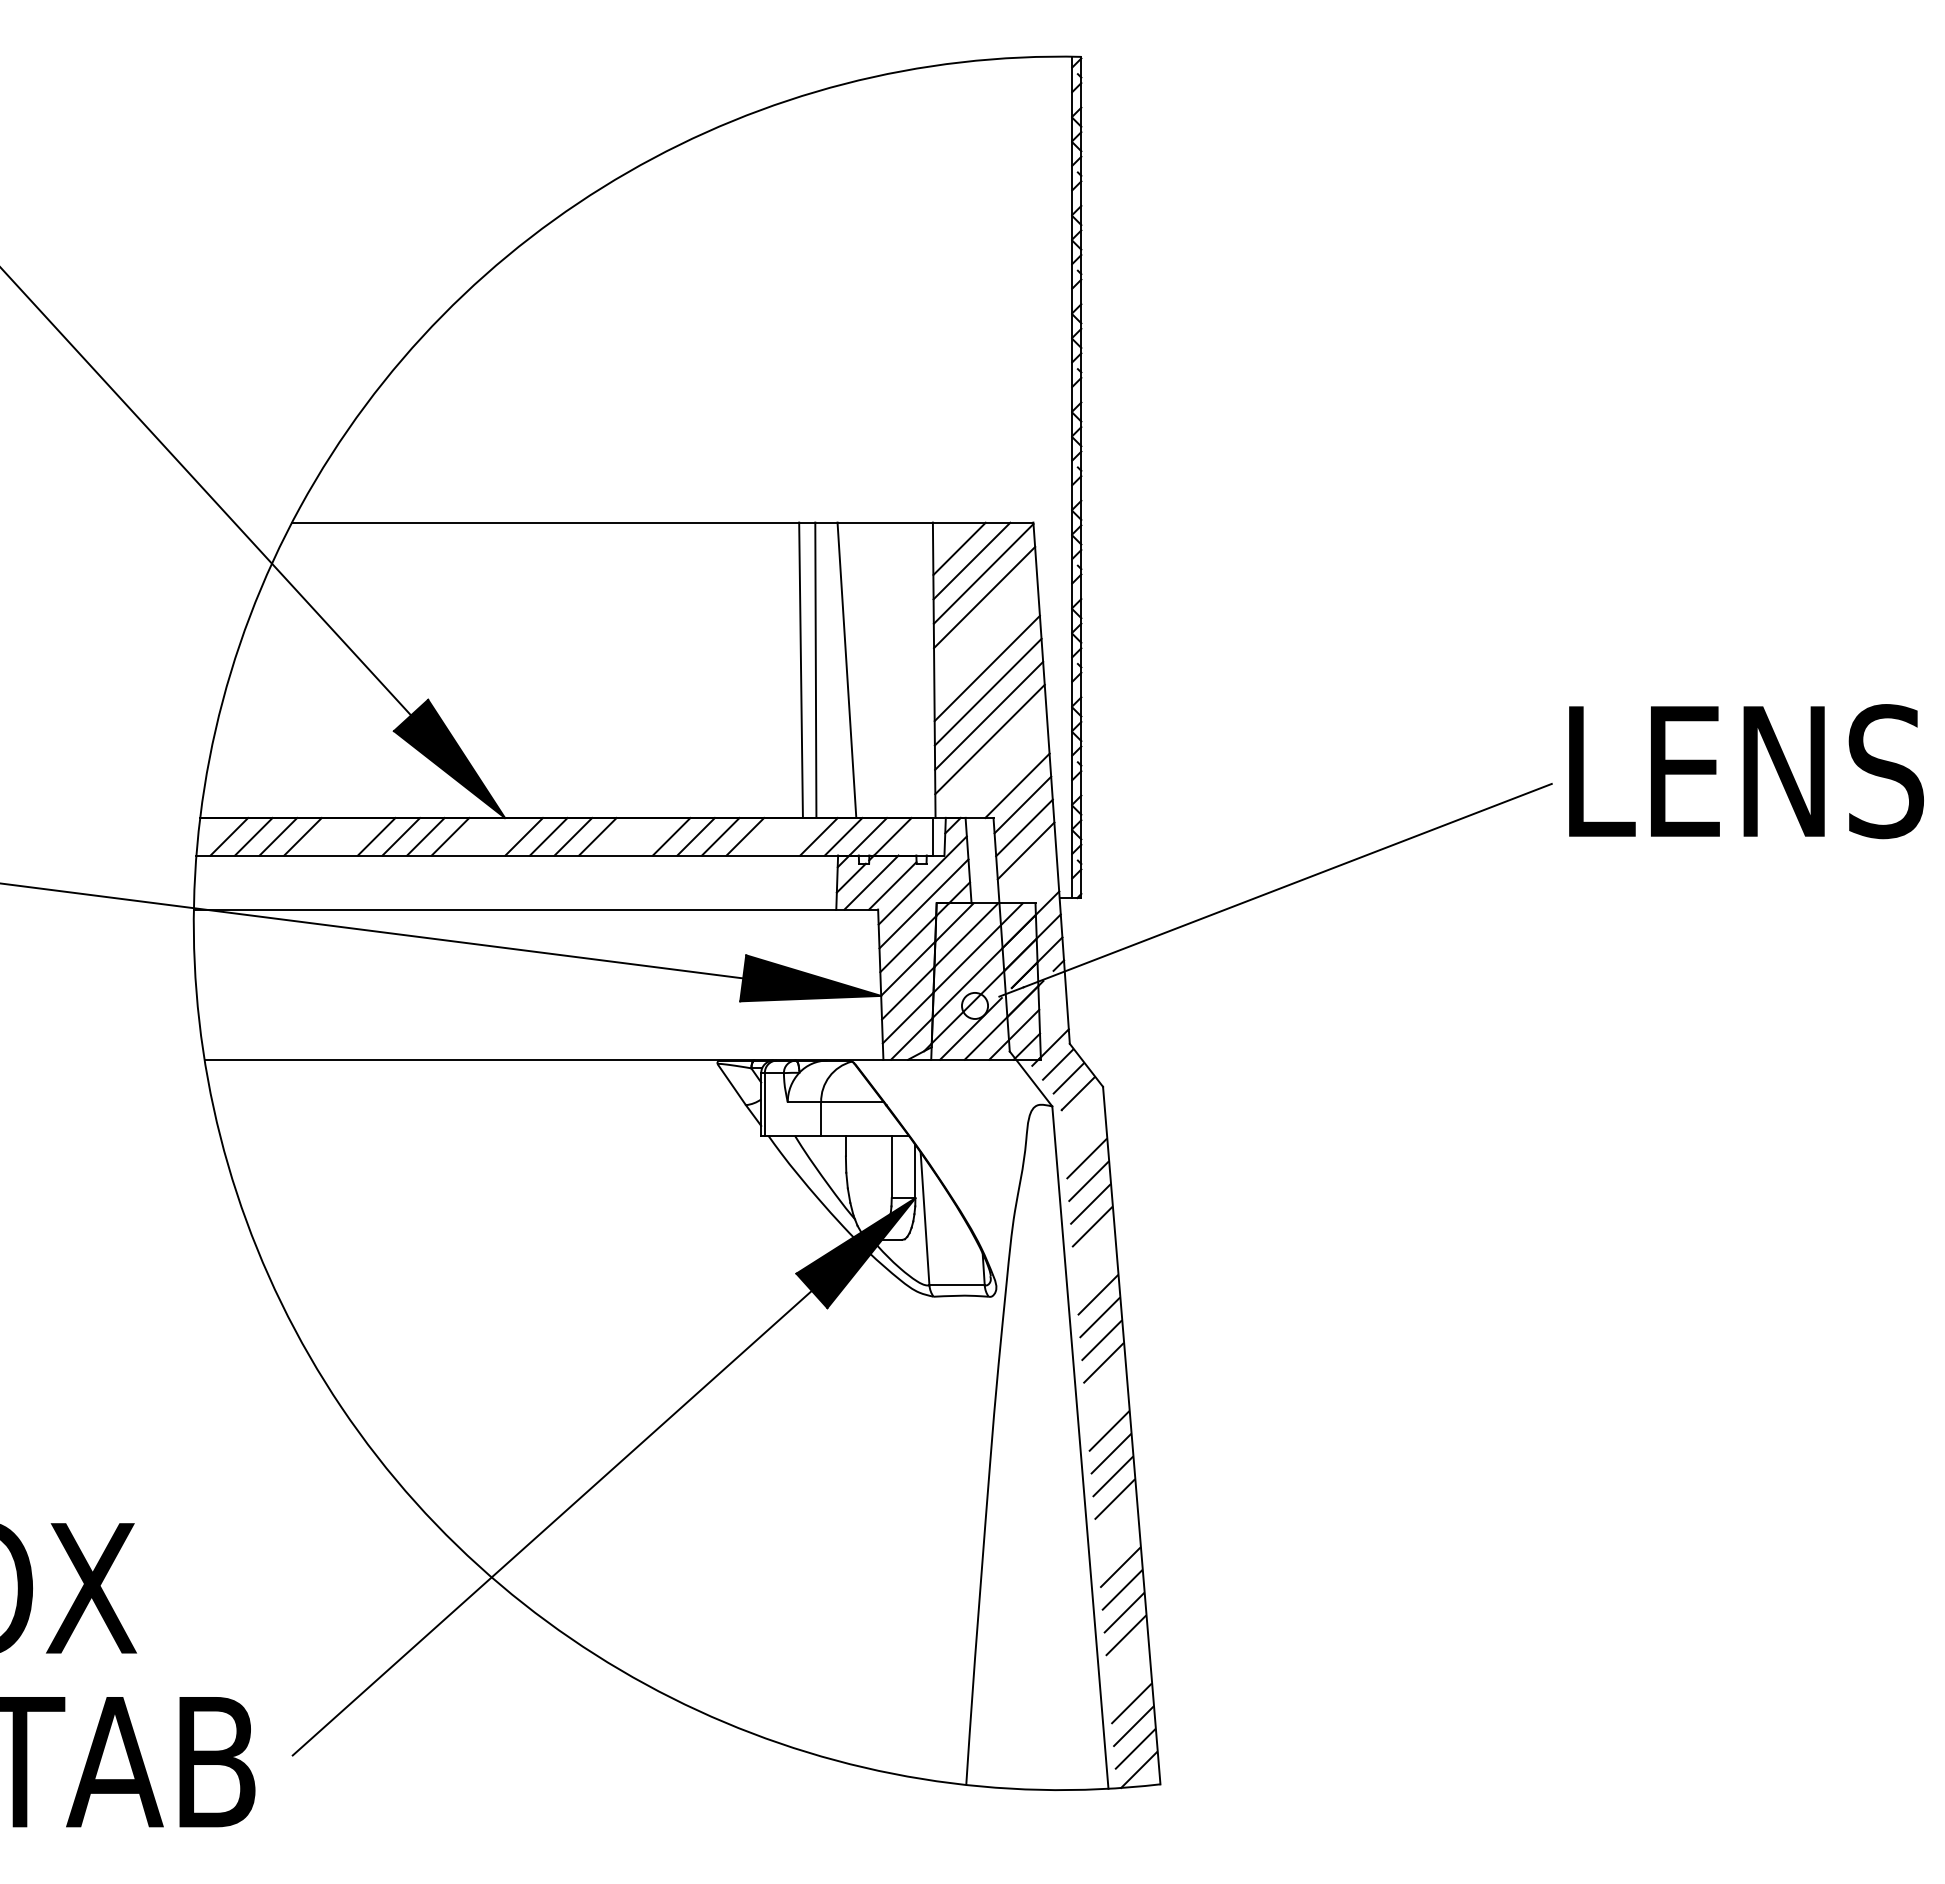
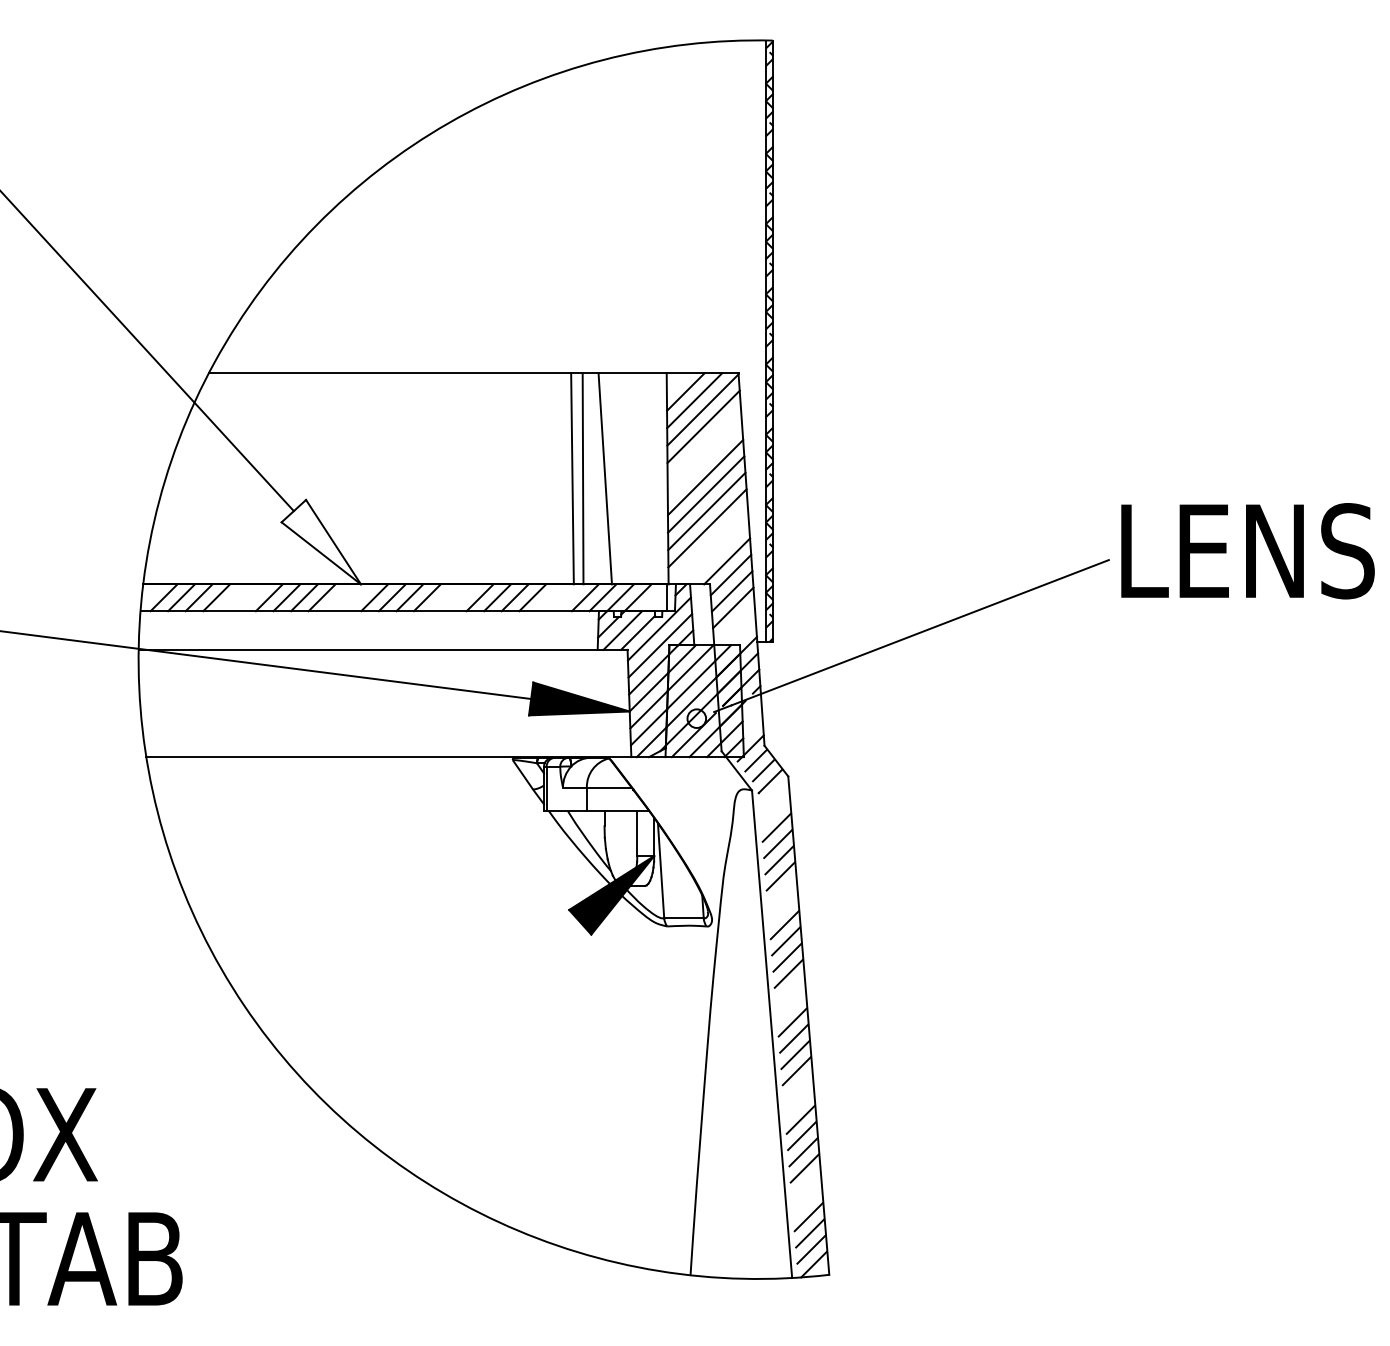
fill: (449, 758) -> (321, 541), removed
line: (551, 1522) -> (394, 1087), removed

